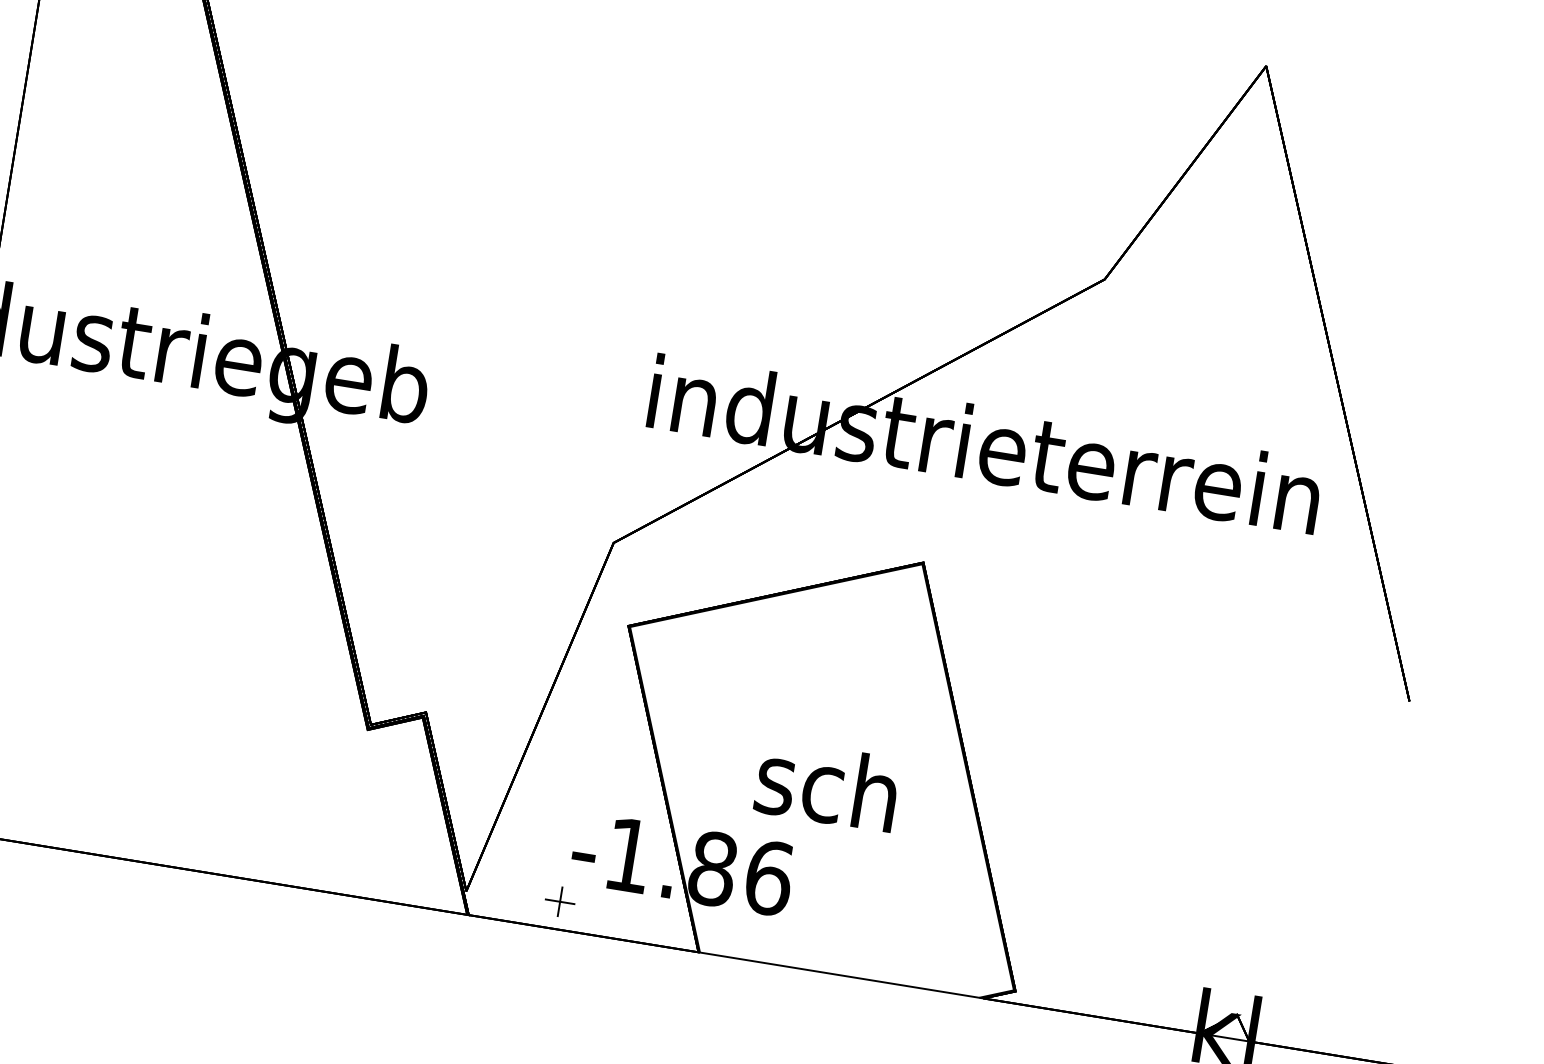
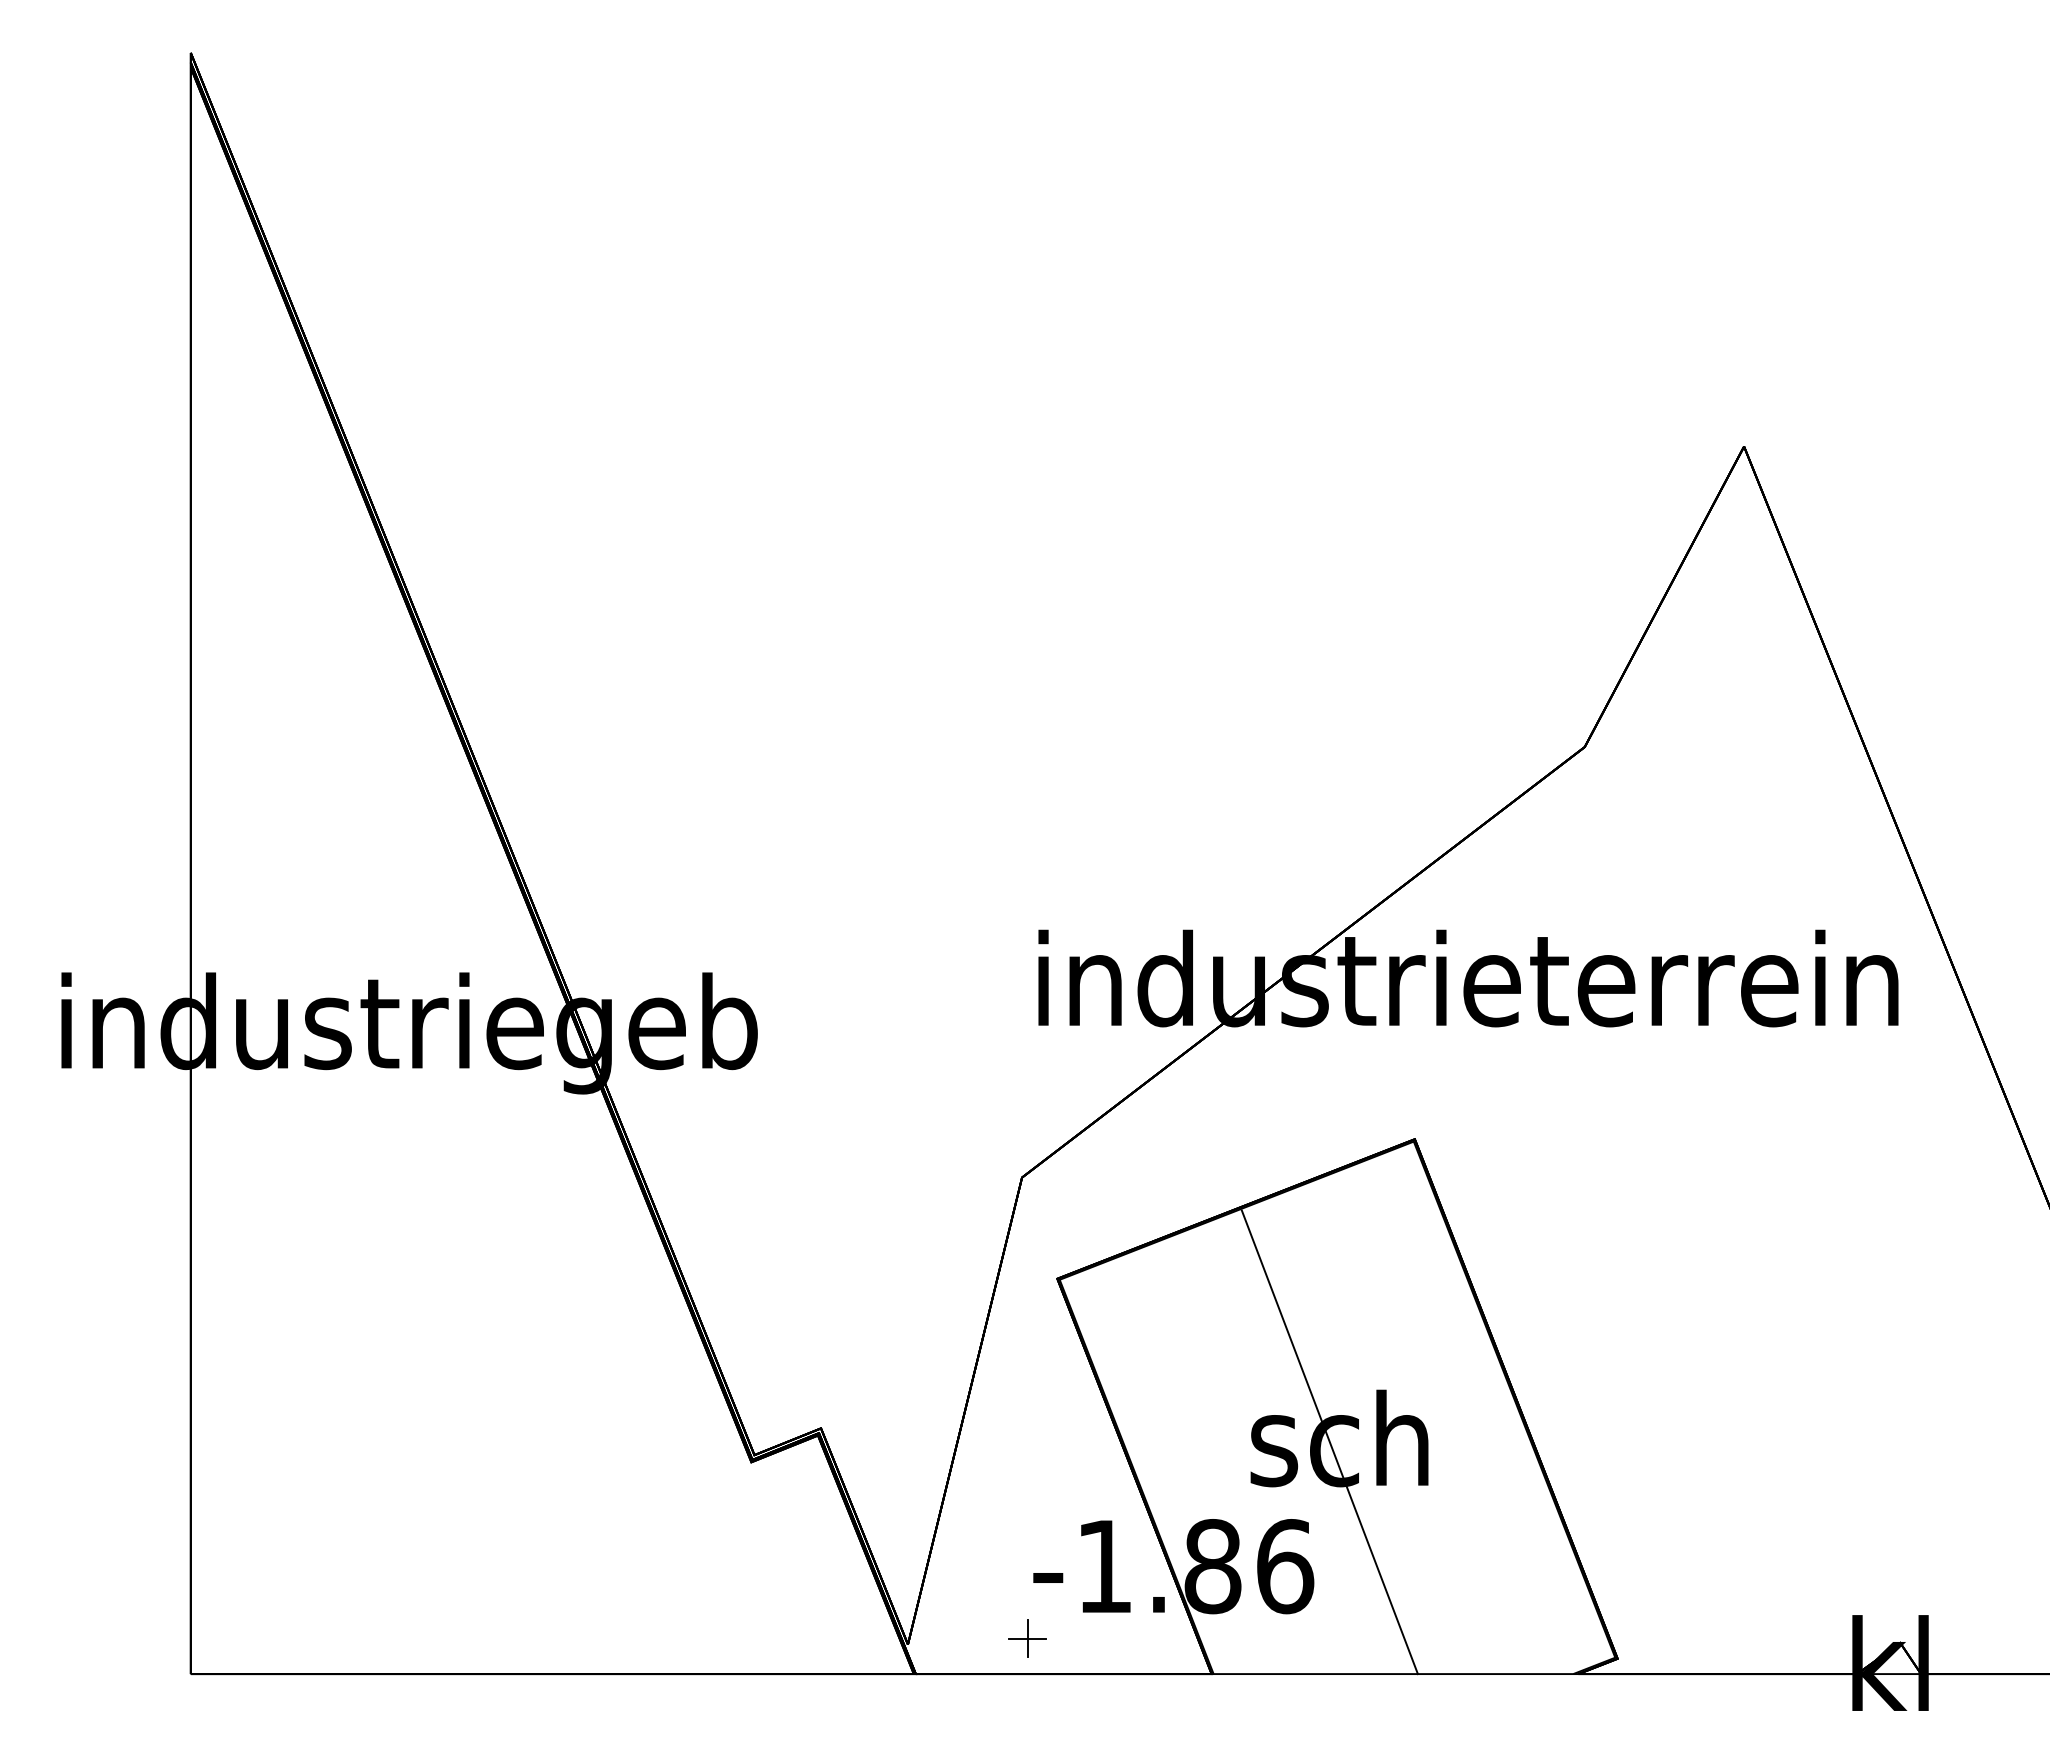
line: (819, 787) -> (1329, 1442), added

